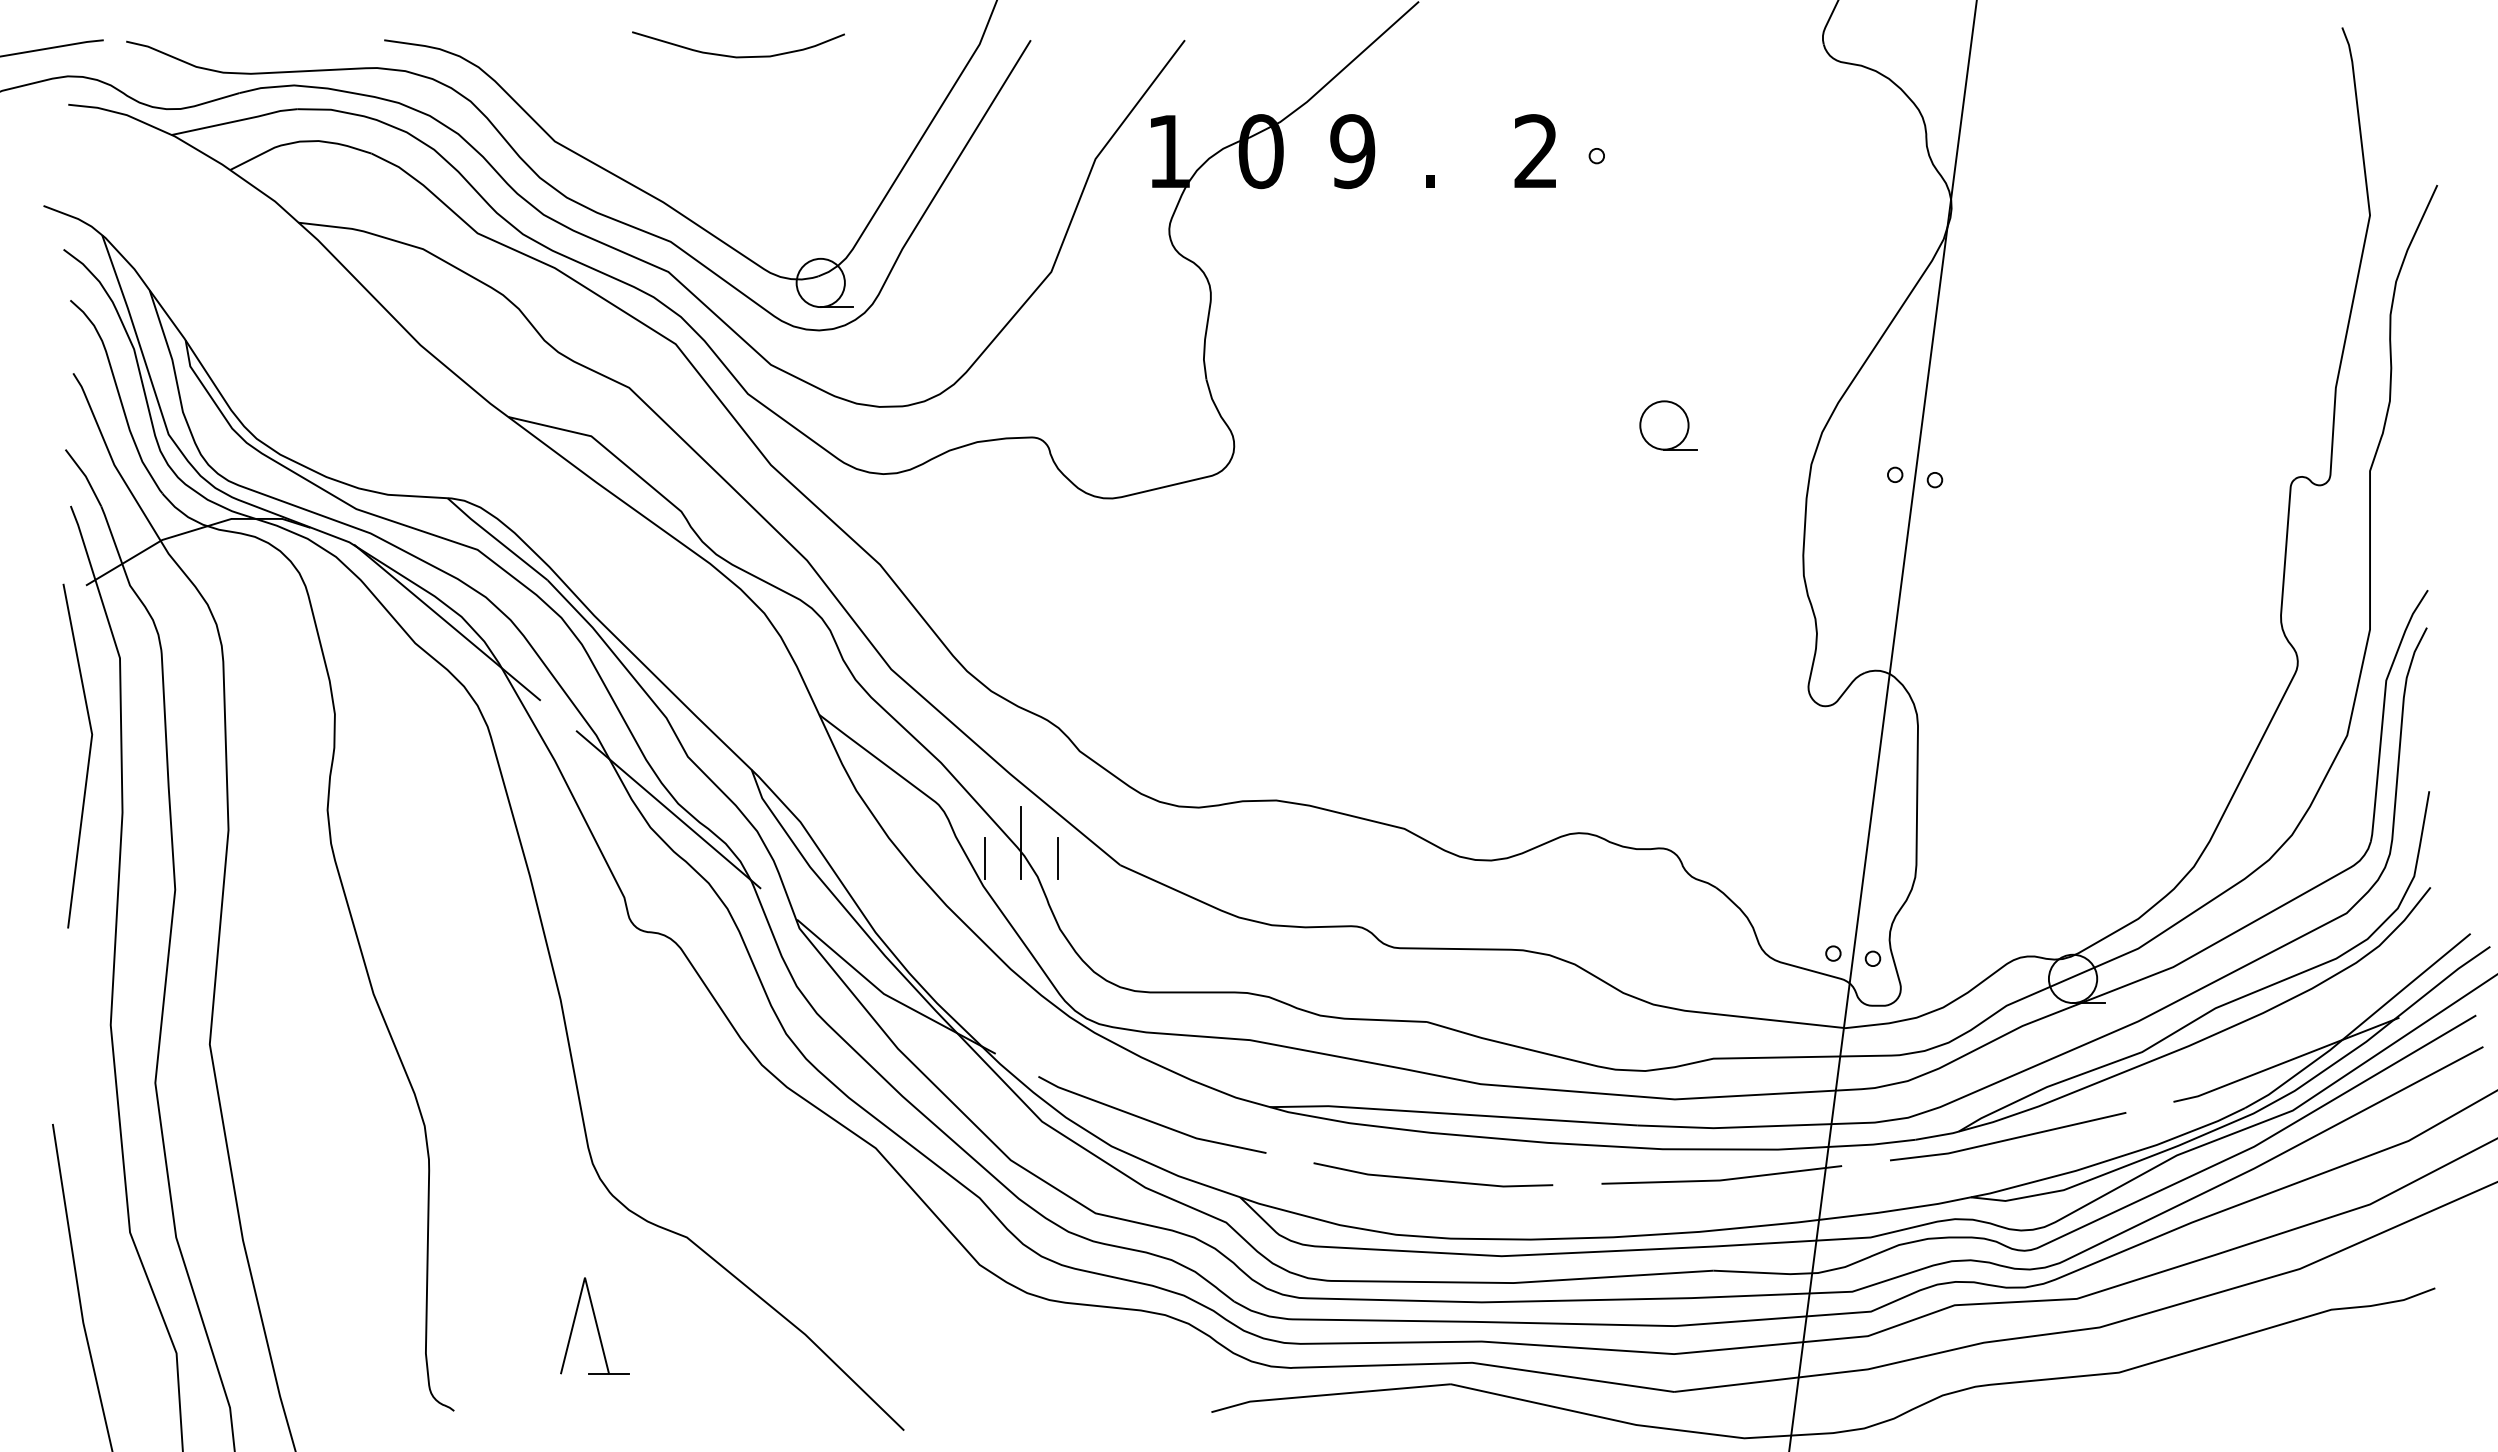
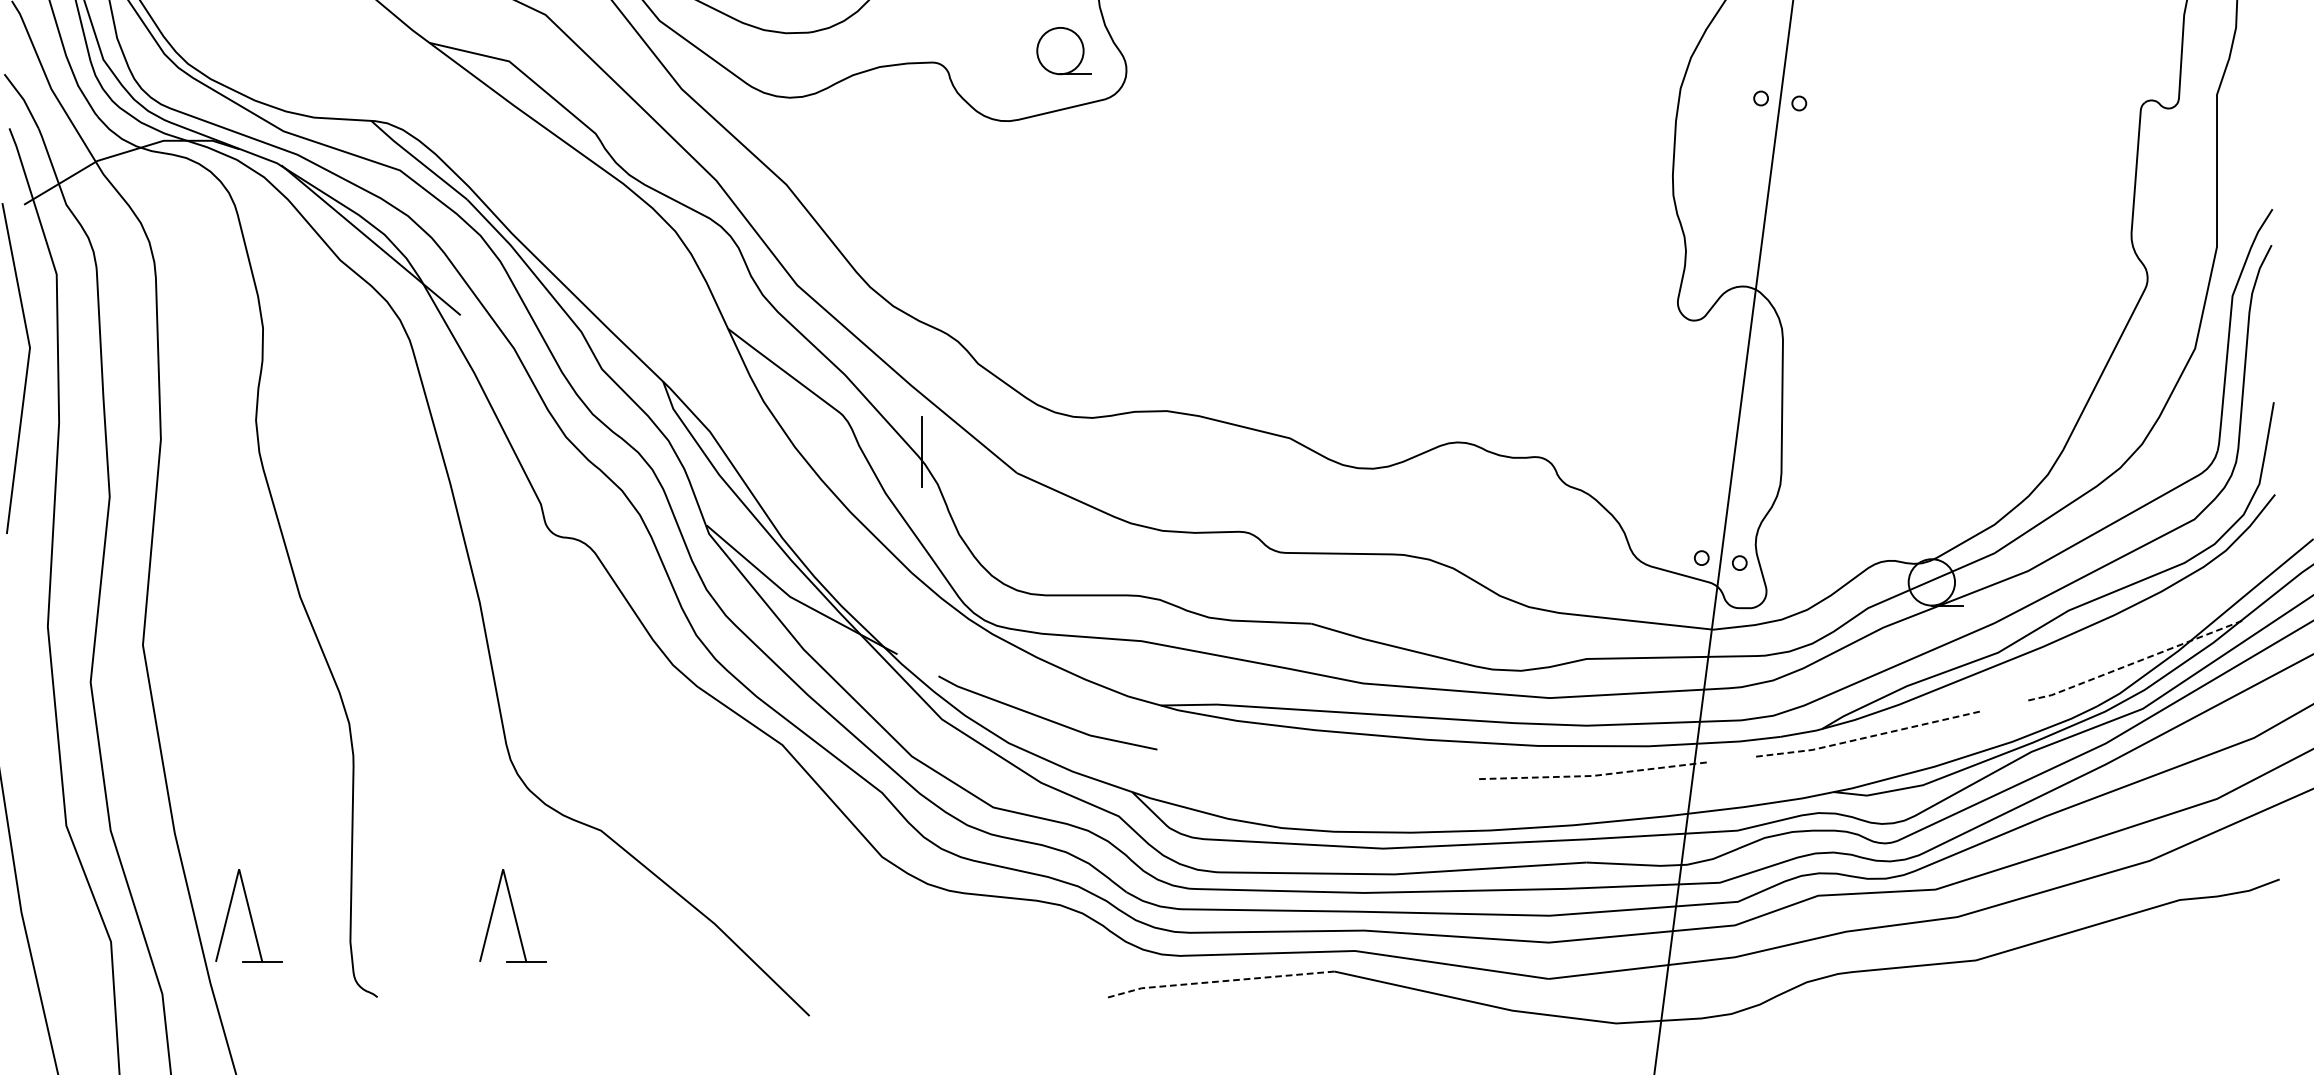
part: (1668, 425) -> (1064, 51), moved
line: (668, 809) -> (583, 419), removed
line: (985, 858) -> (887, 466), removed
line: (1057, 858) -> (956, 466), removed
line: (2286, 1061) -> (2136, 661), solid -> dashed
line: (2008, 1139) -> (1869, 736), solid -> dashed
line: (1433, 1179) -> (1317, 774), removed
line: (1721, 1180) -> (1594, 775), solid -> dashed
part: (319, 1325) -> (248, 915), added
line: (1329, 1394) -> (1217, 981), solid -> dashed

